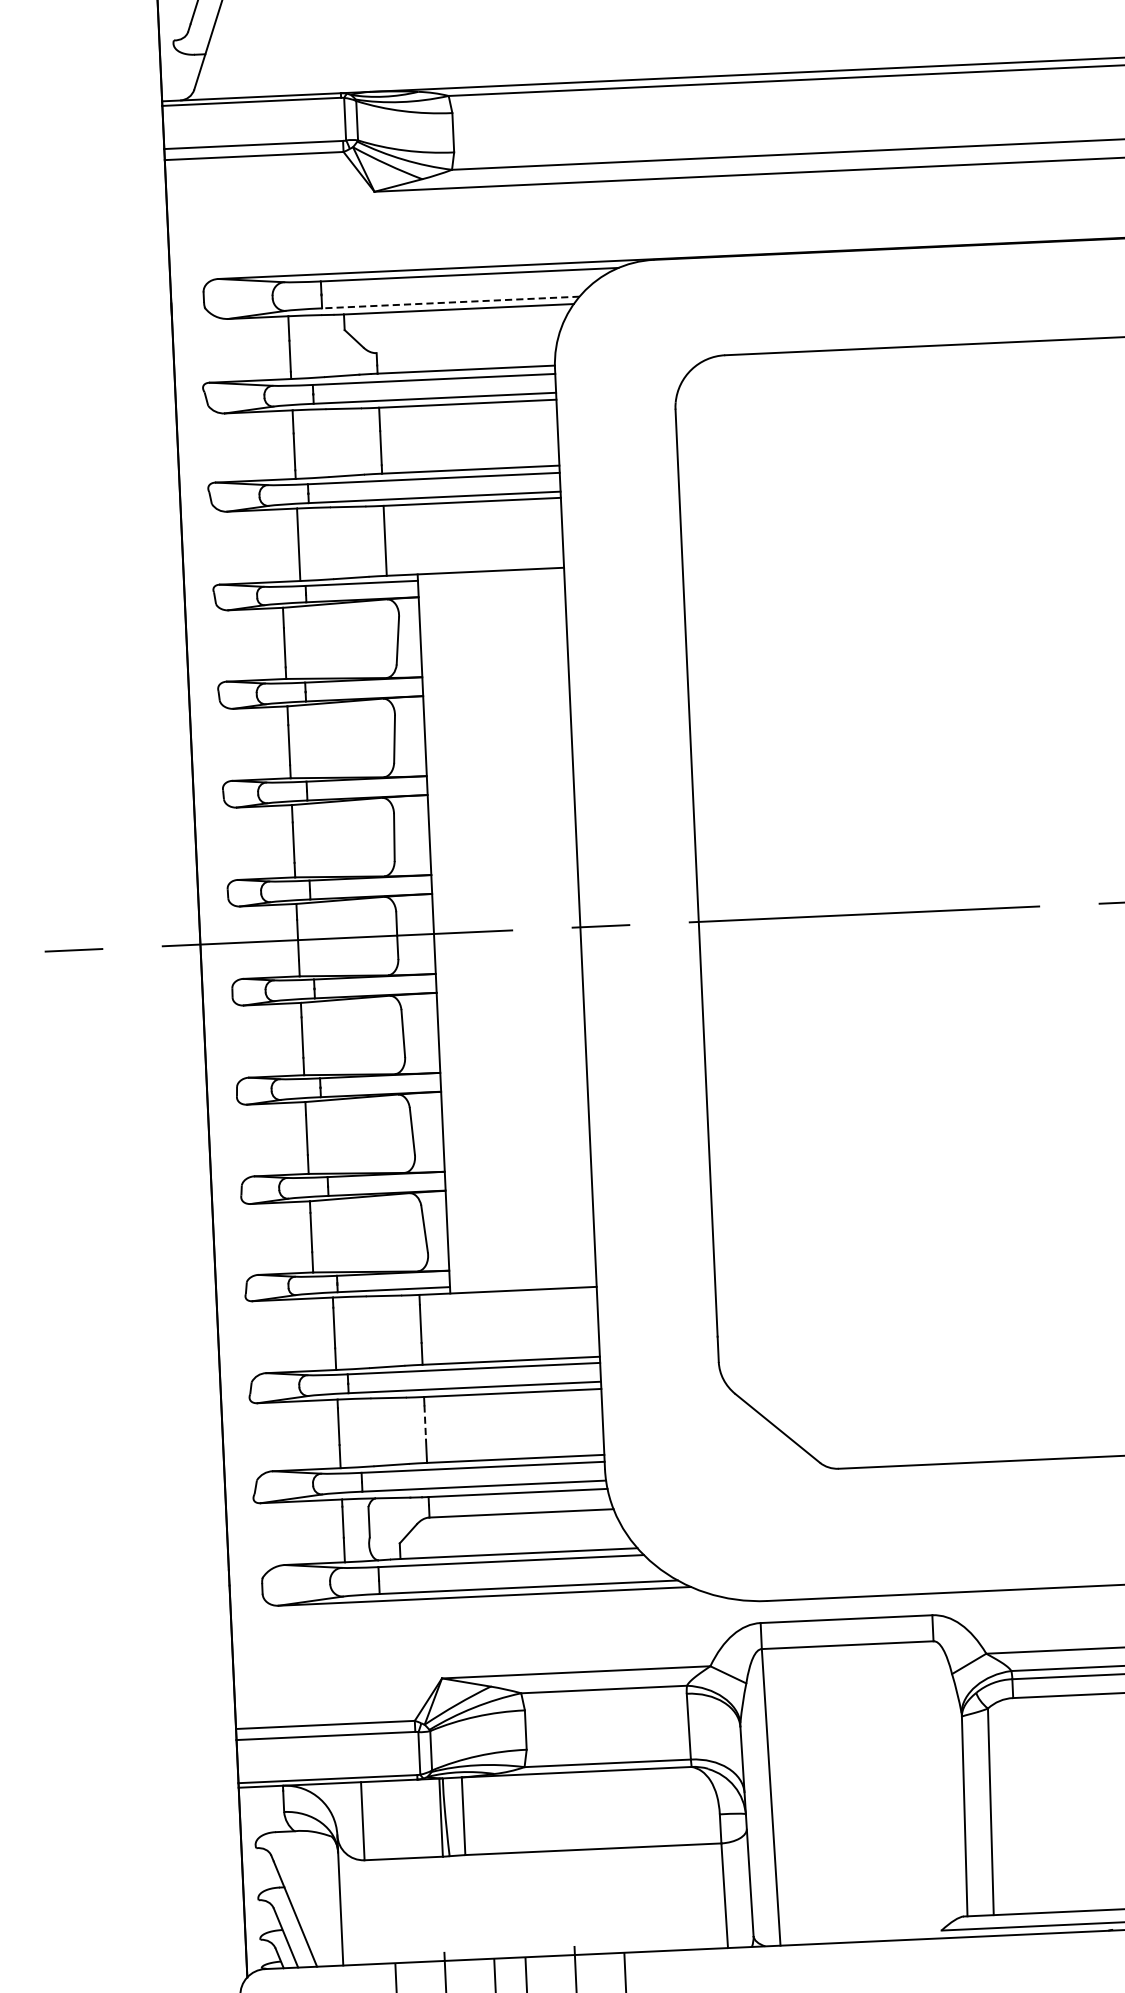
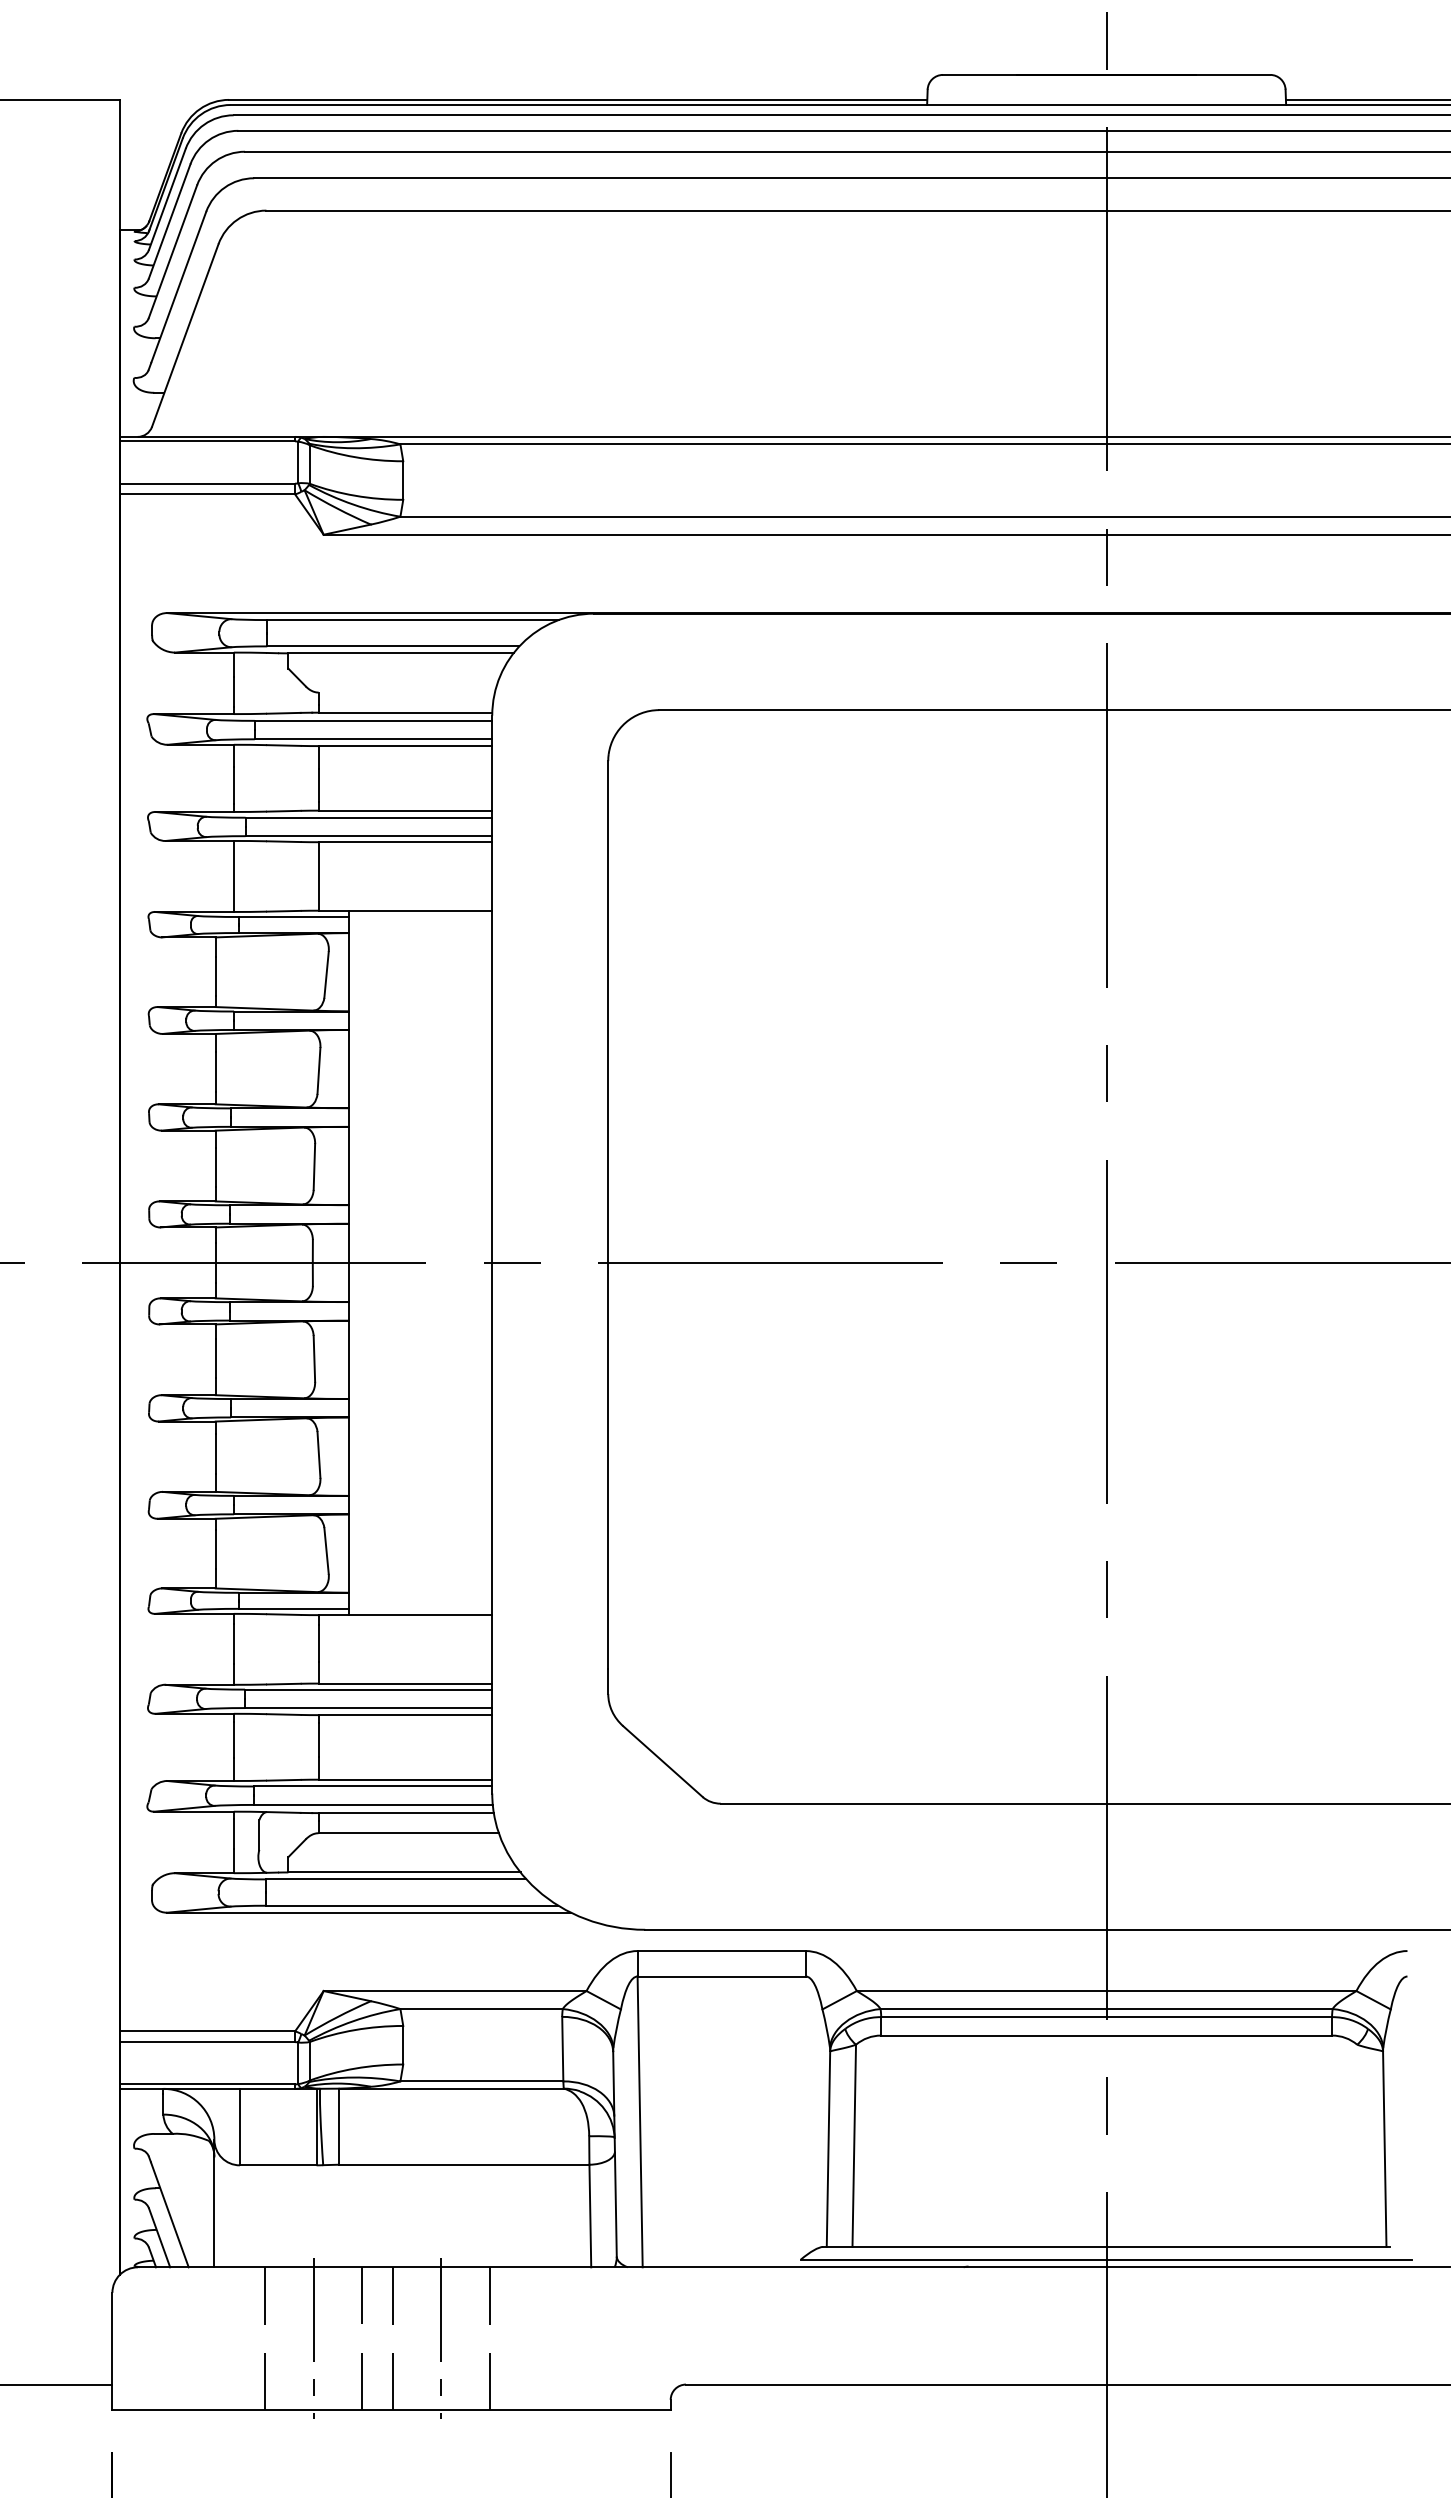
line: (449, 302) -> (392, 646), dashed -> solid
line: (425, 1422) -> (318, 1740), dashed -> solid

